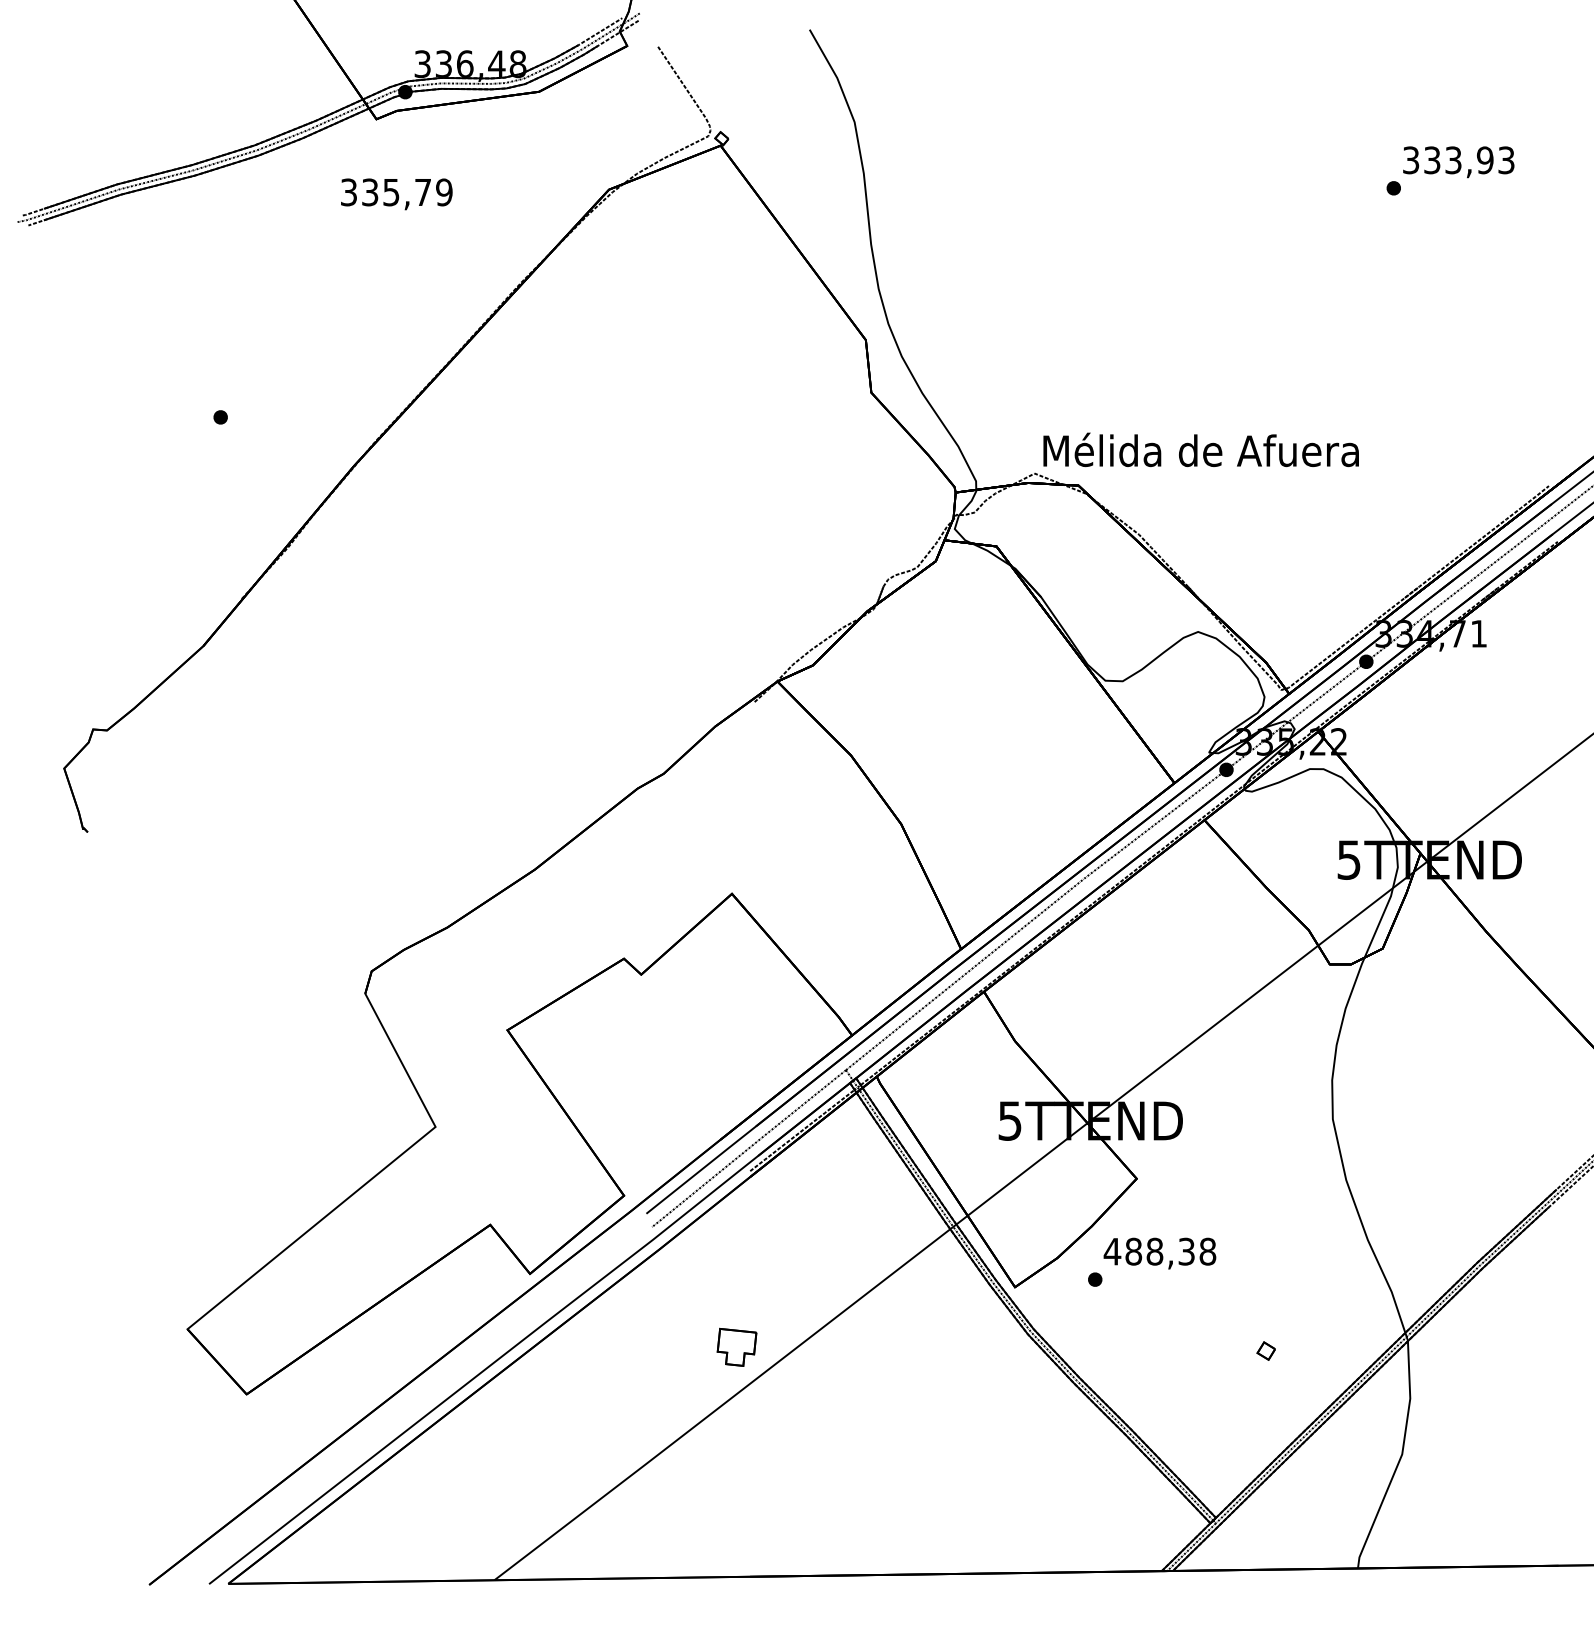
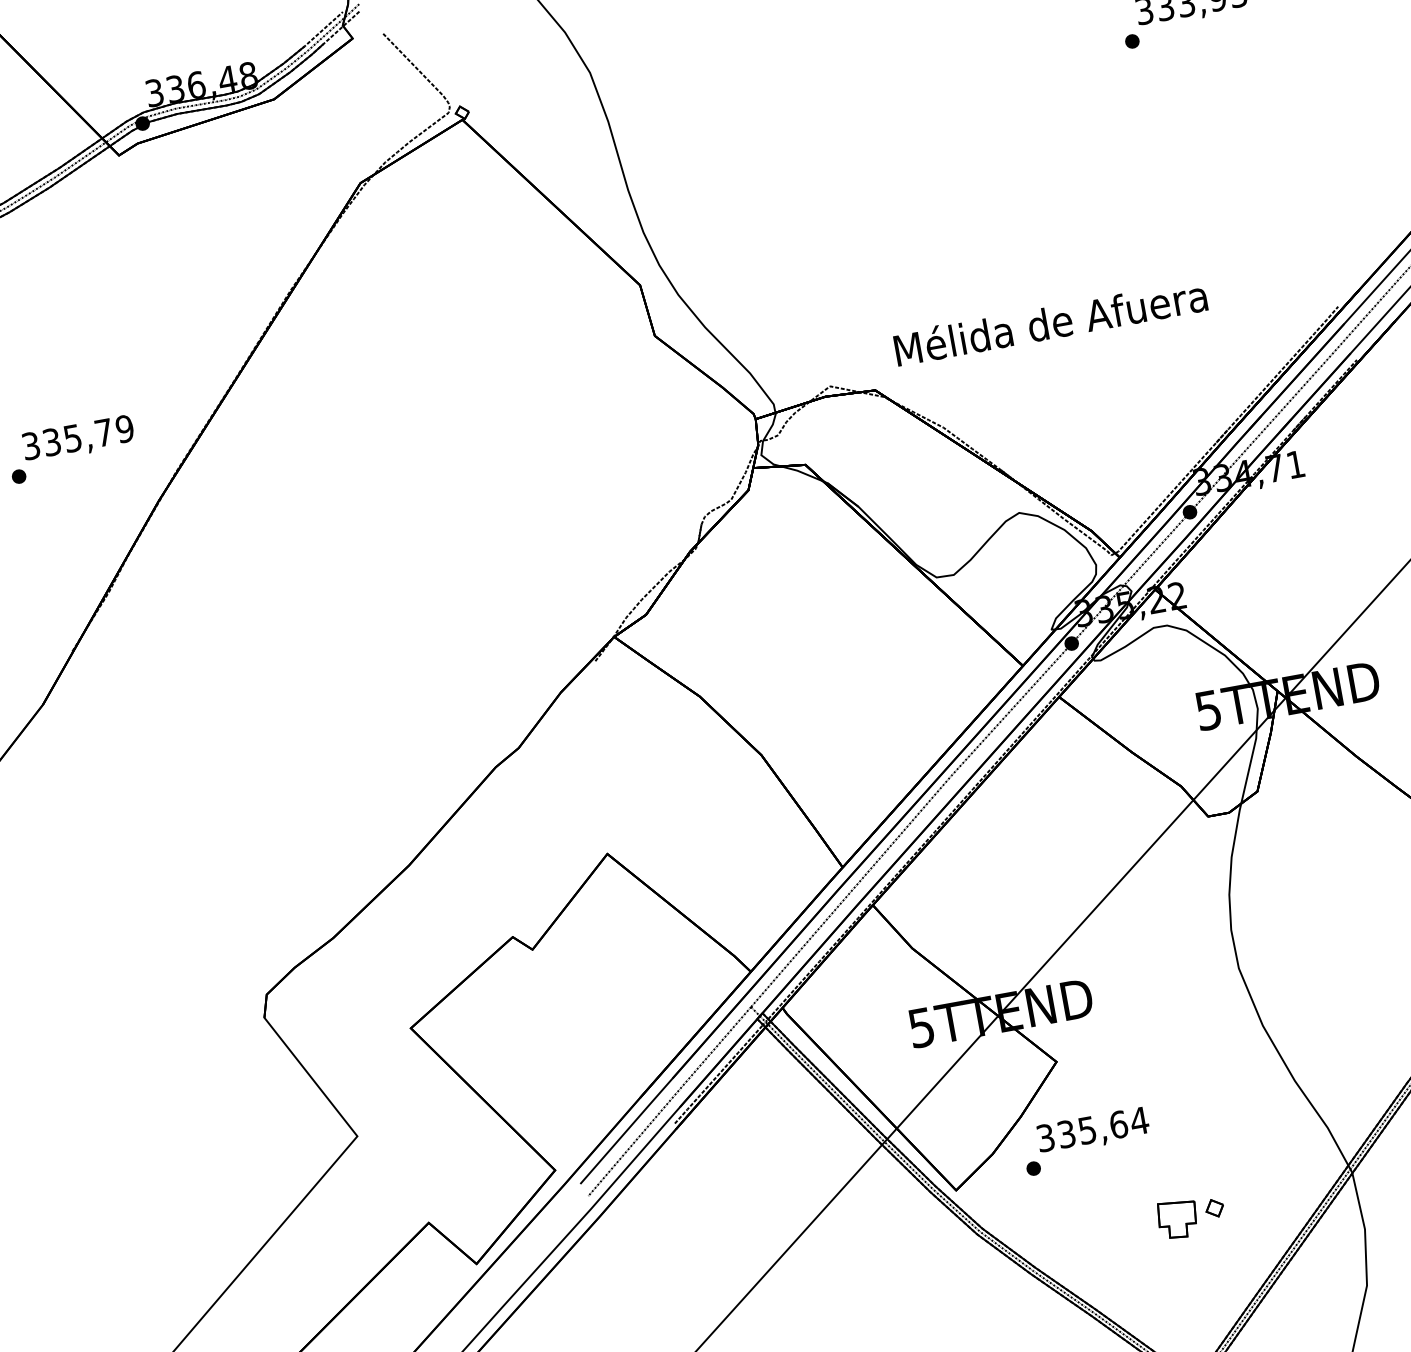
text: (396, 194) -> (78, 439), moved
text: (1200, 449) -> (1049, 321), moved
text: (1159, 1251) -> (1091, 1129), 488,38 -> 335,64
part: (736, 1346) -> (1177, 1218), moved

